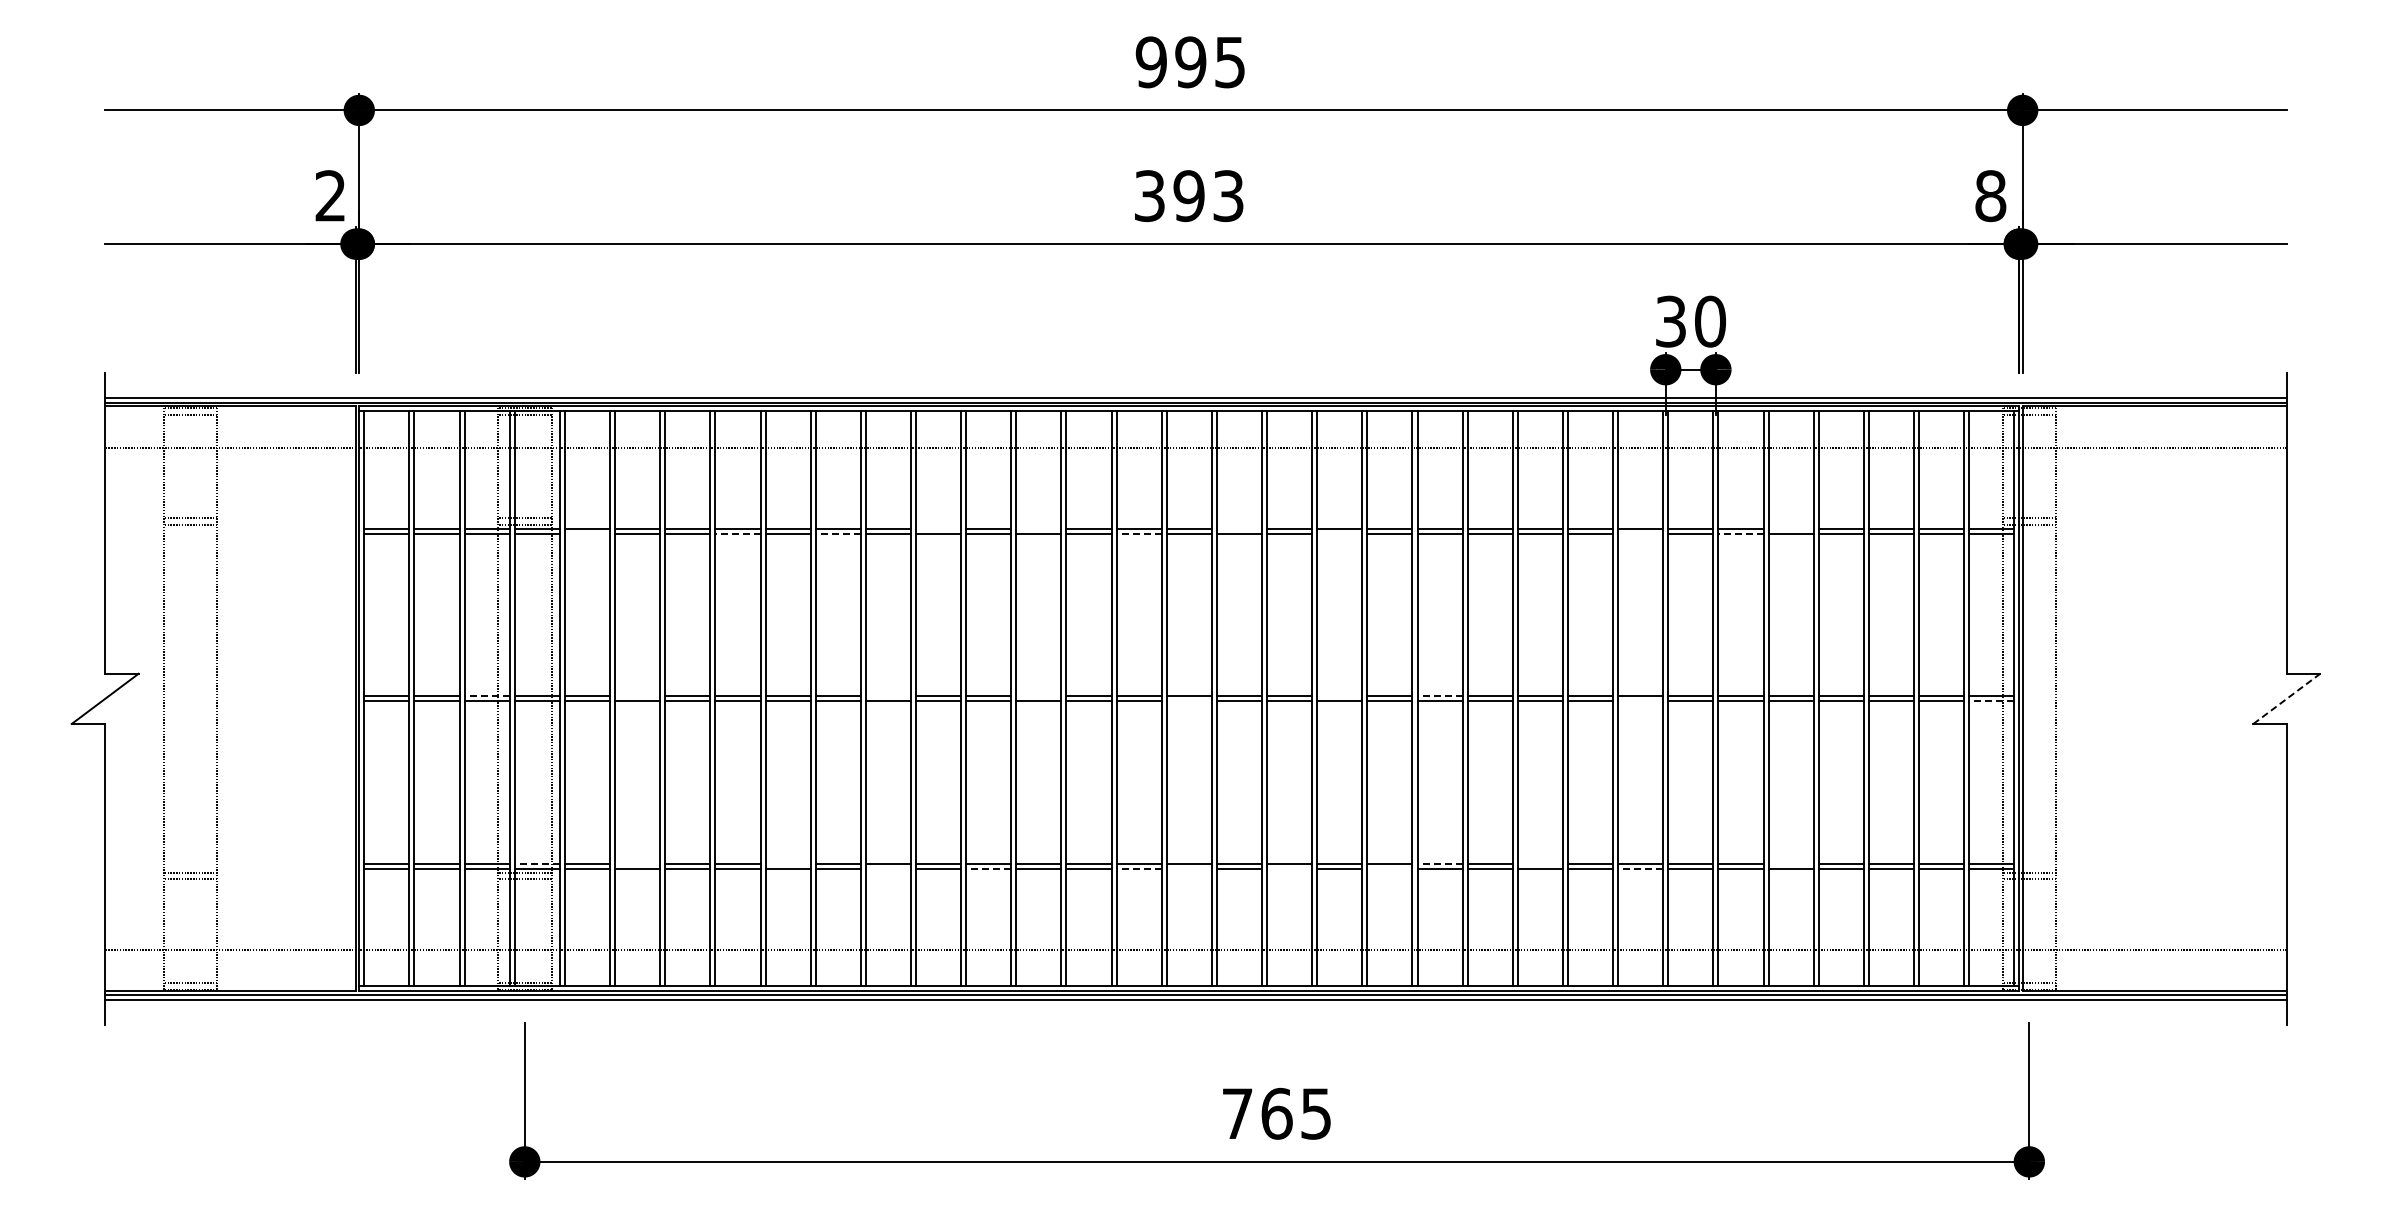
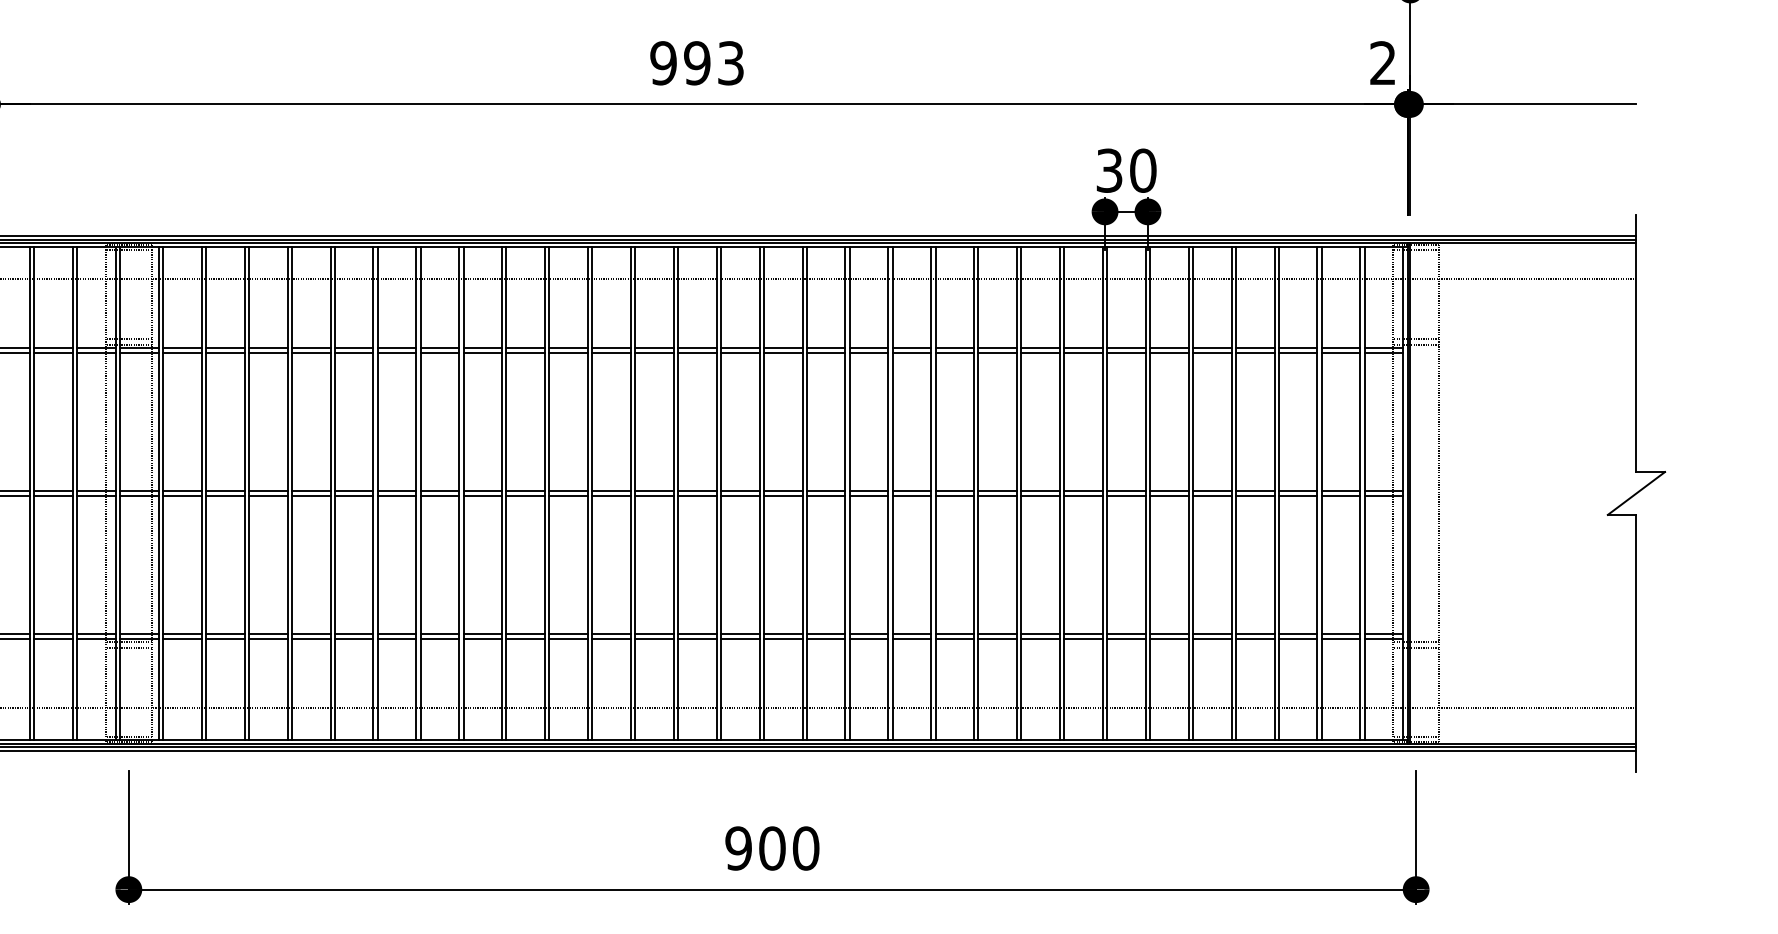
text: (1149, 195) -> (663, 62), 393 -> 993
text: (1990, 196) -> (1382, 63), 8 -> 2
line: (938, 529) -> (482, 348), added
line: (1038, 529) -> (568, 348), added
line: (1239, 529) -> (740, 348), added
line: (1790, 529) -> (1211, 348), added
line: (587, 534) -> (182, 352), added
line: (737, 534) -> (310, 352), dashed -> solid
line: (838, 534) -> (397, 352), dashed -> solid
line: (1139, 534) -> (654, 352), dashed -> solid
line: (1339, 534) -> (825, 352), added
line: (1640, 534) -> (1083, 352), added
line: (1740, 534) -> (1169, 352), dashed -> solid
line: (487, 696) -> (96, 491), dashed -> solid
line: (637, 696) -> (225, 491), added
line: (887, 696) -> (439, 491), added
line: (1038, 696) -> (568, 491), added
line: (1339, 696) -> (825, 491), added
line: (1440, 696) -> (912, 491), dashed -> solid
line: (2286, 698) -> (1636, 493), dashed -> solid
line: (1188, 701) -> (696, 495), added
line: (1640, 701) -> (1083, 495), added
line: (1991, 701) -> (1383, 495), dashed -> solid
line: (537, 863) -> (139, 634), dashed -> solid
line: (637, 863) -> (225, 634), added
line: (787, 863) -> (353, 634), added
line: (1440, 863) -> (912, 634), dashed -> solid
line: (1539, 863) -> (997, 634), added
line: (1790, 863) -> (1211, 634), added
line: (887, 868) -> (439, 638), added
line: (988, 868) -> (525, 638), dashed -> solid
line: (1139, 868) -> (654, 638), dashed -> solid
line: (1188, 868) -> (696, 638), added
line: (1289, 868) -> (783, 638), added
line: (1389, 868) -> (868, 638), added
line: (1640, 868) -> (1083, 638), dashed -> solid
text: (1276, 1113) -> (772, 848), 765 -> 900

